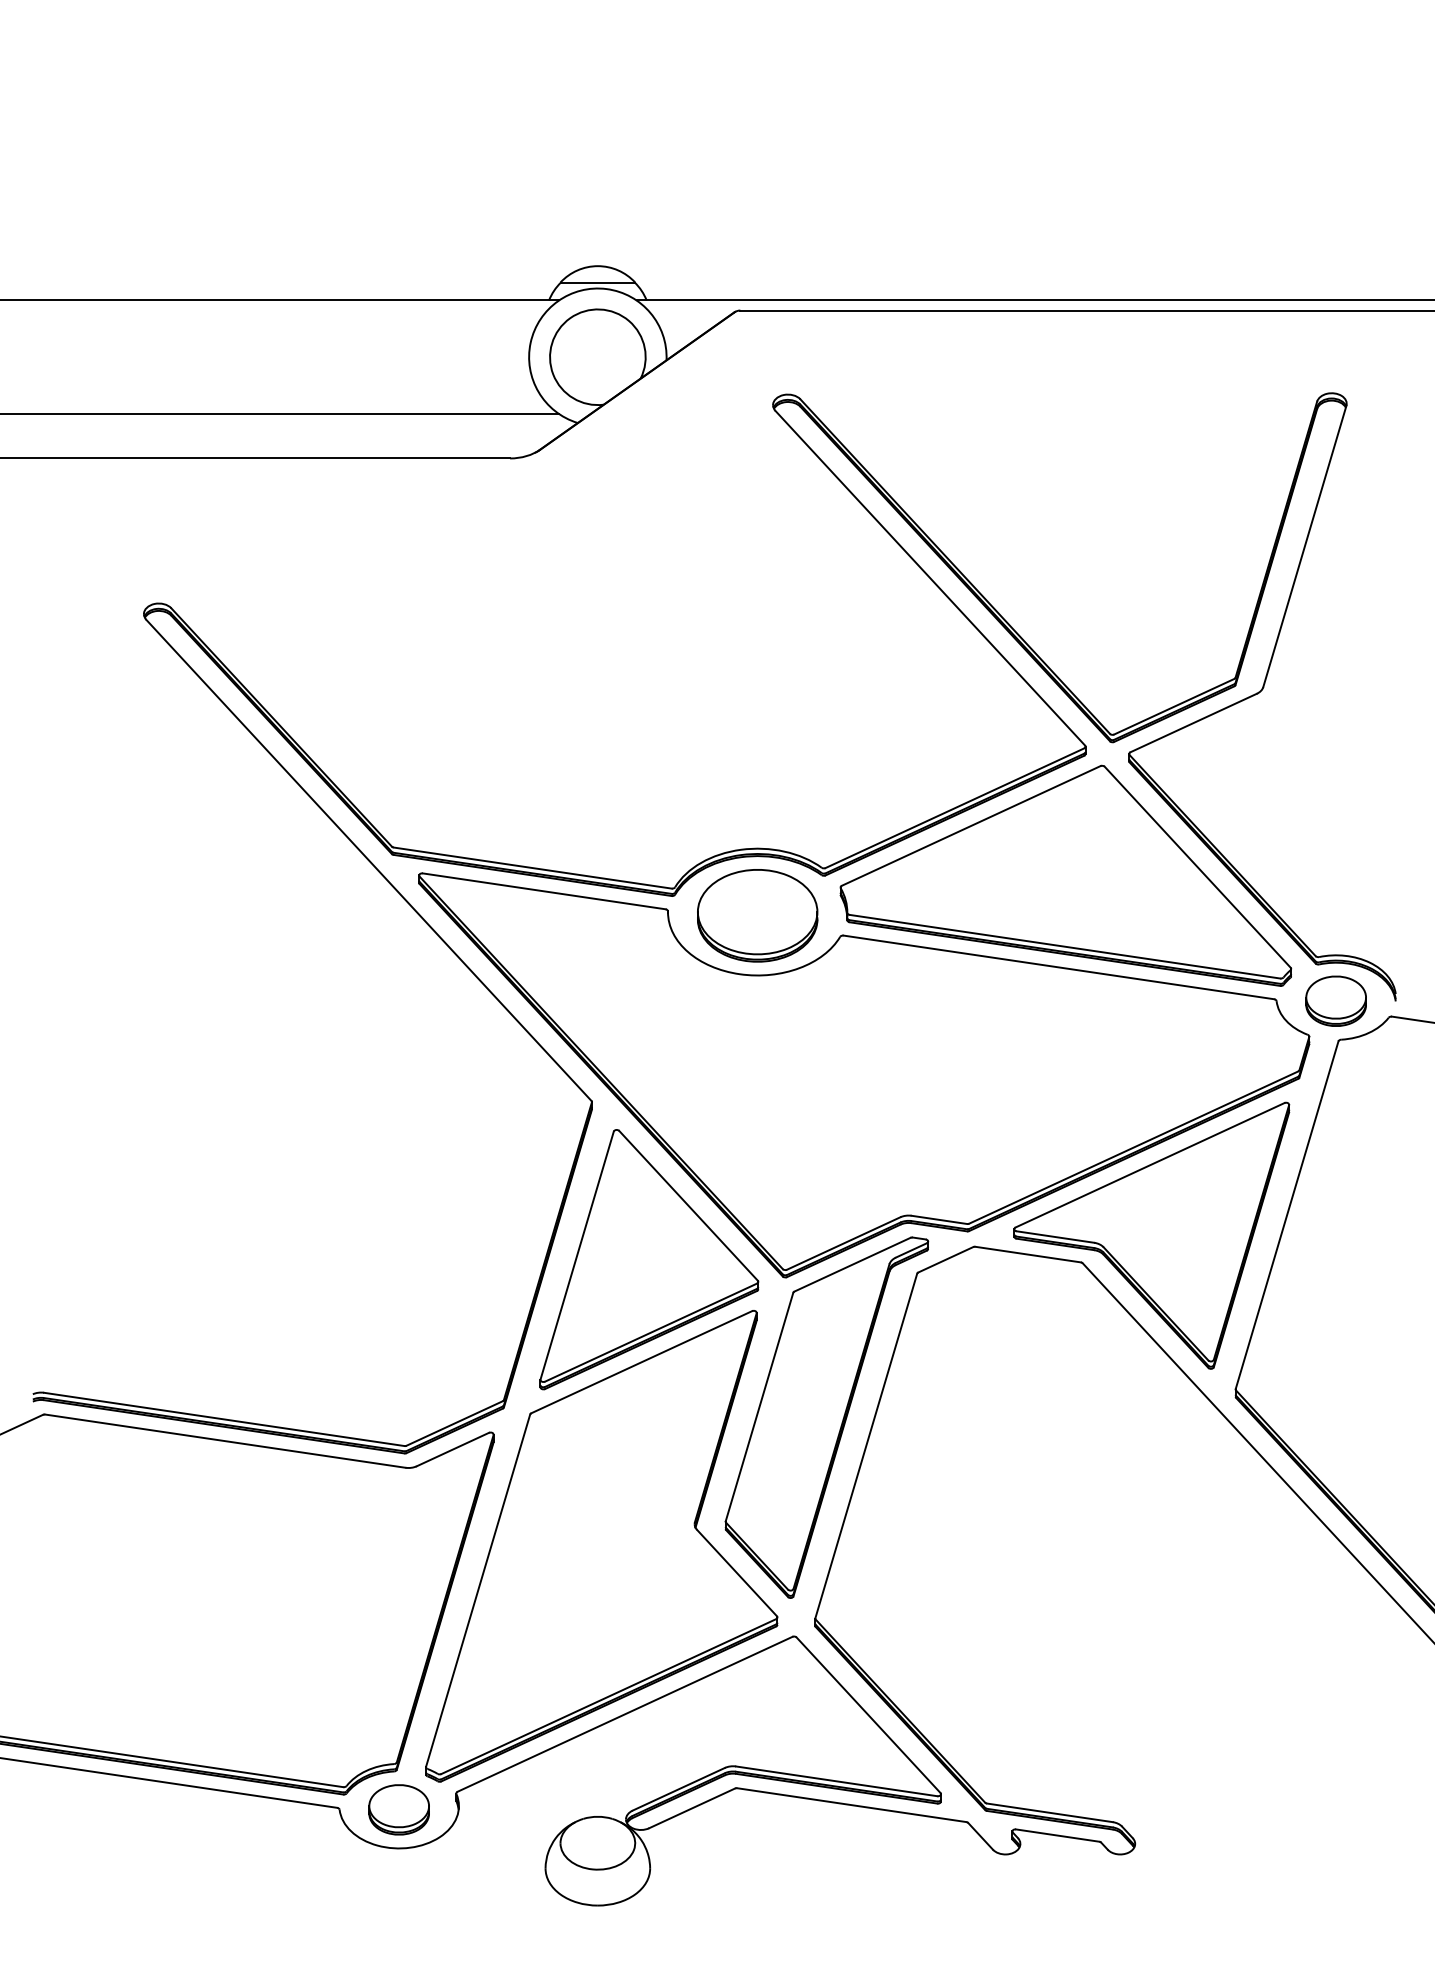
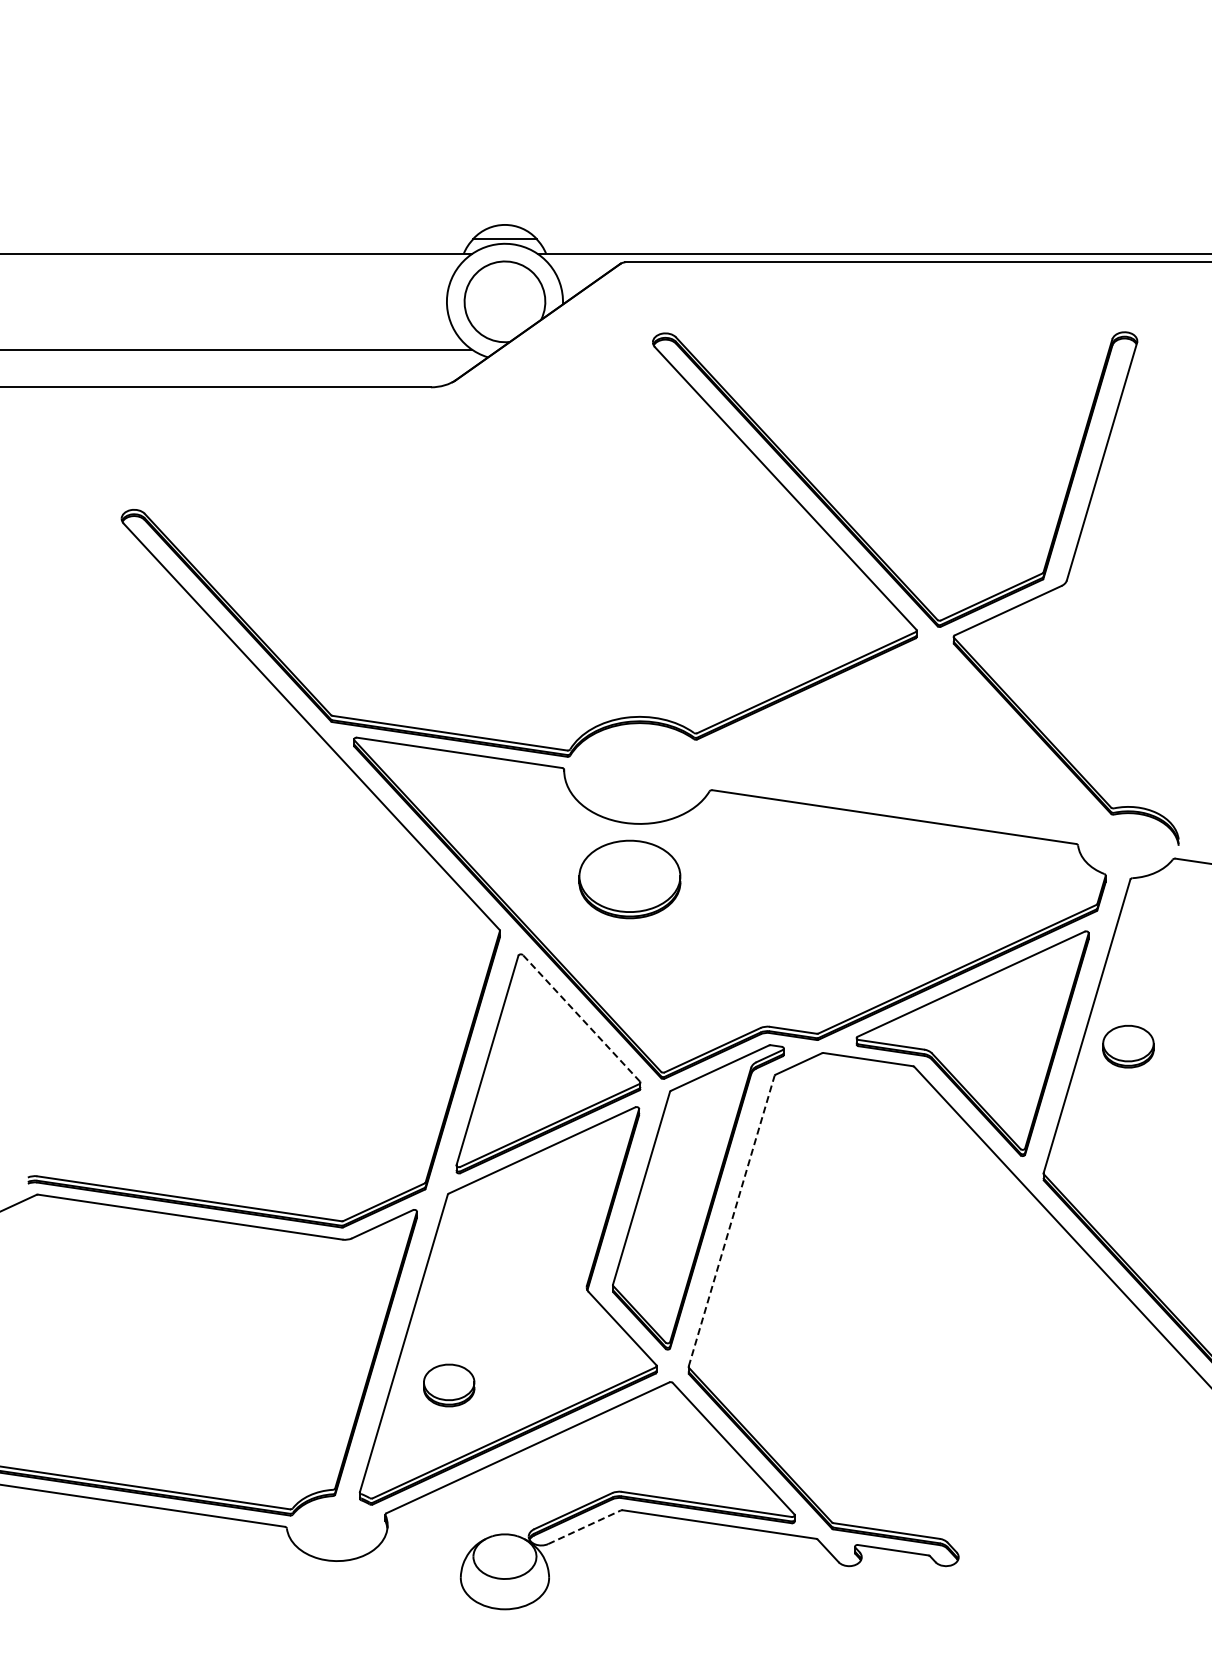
part: (1066, 875) -> (900, 739), removed
part: (757, 915) -> (629, 879), moved
part: (1336, 1001) -> (1128, 1046), moved
line: (688, 1205) -> (581, 1018), solid -> dashed
line: (866, 1446) -> (731, 1221), solid -> dashed
line: (692, 1808) -> (584, 1527), solid -> dashed
part: (399, 1809) -> (449, 1385), moved

